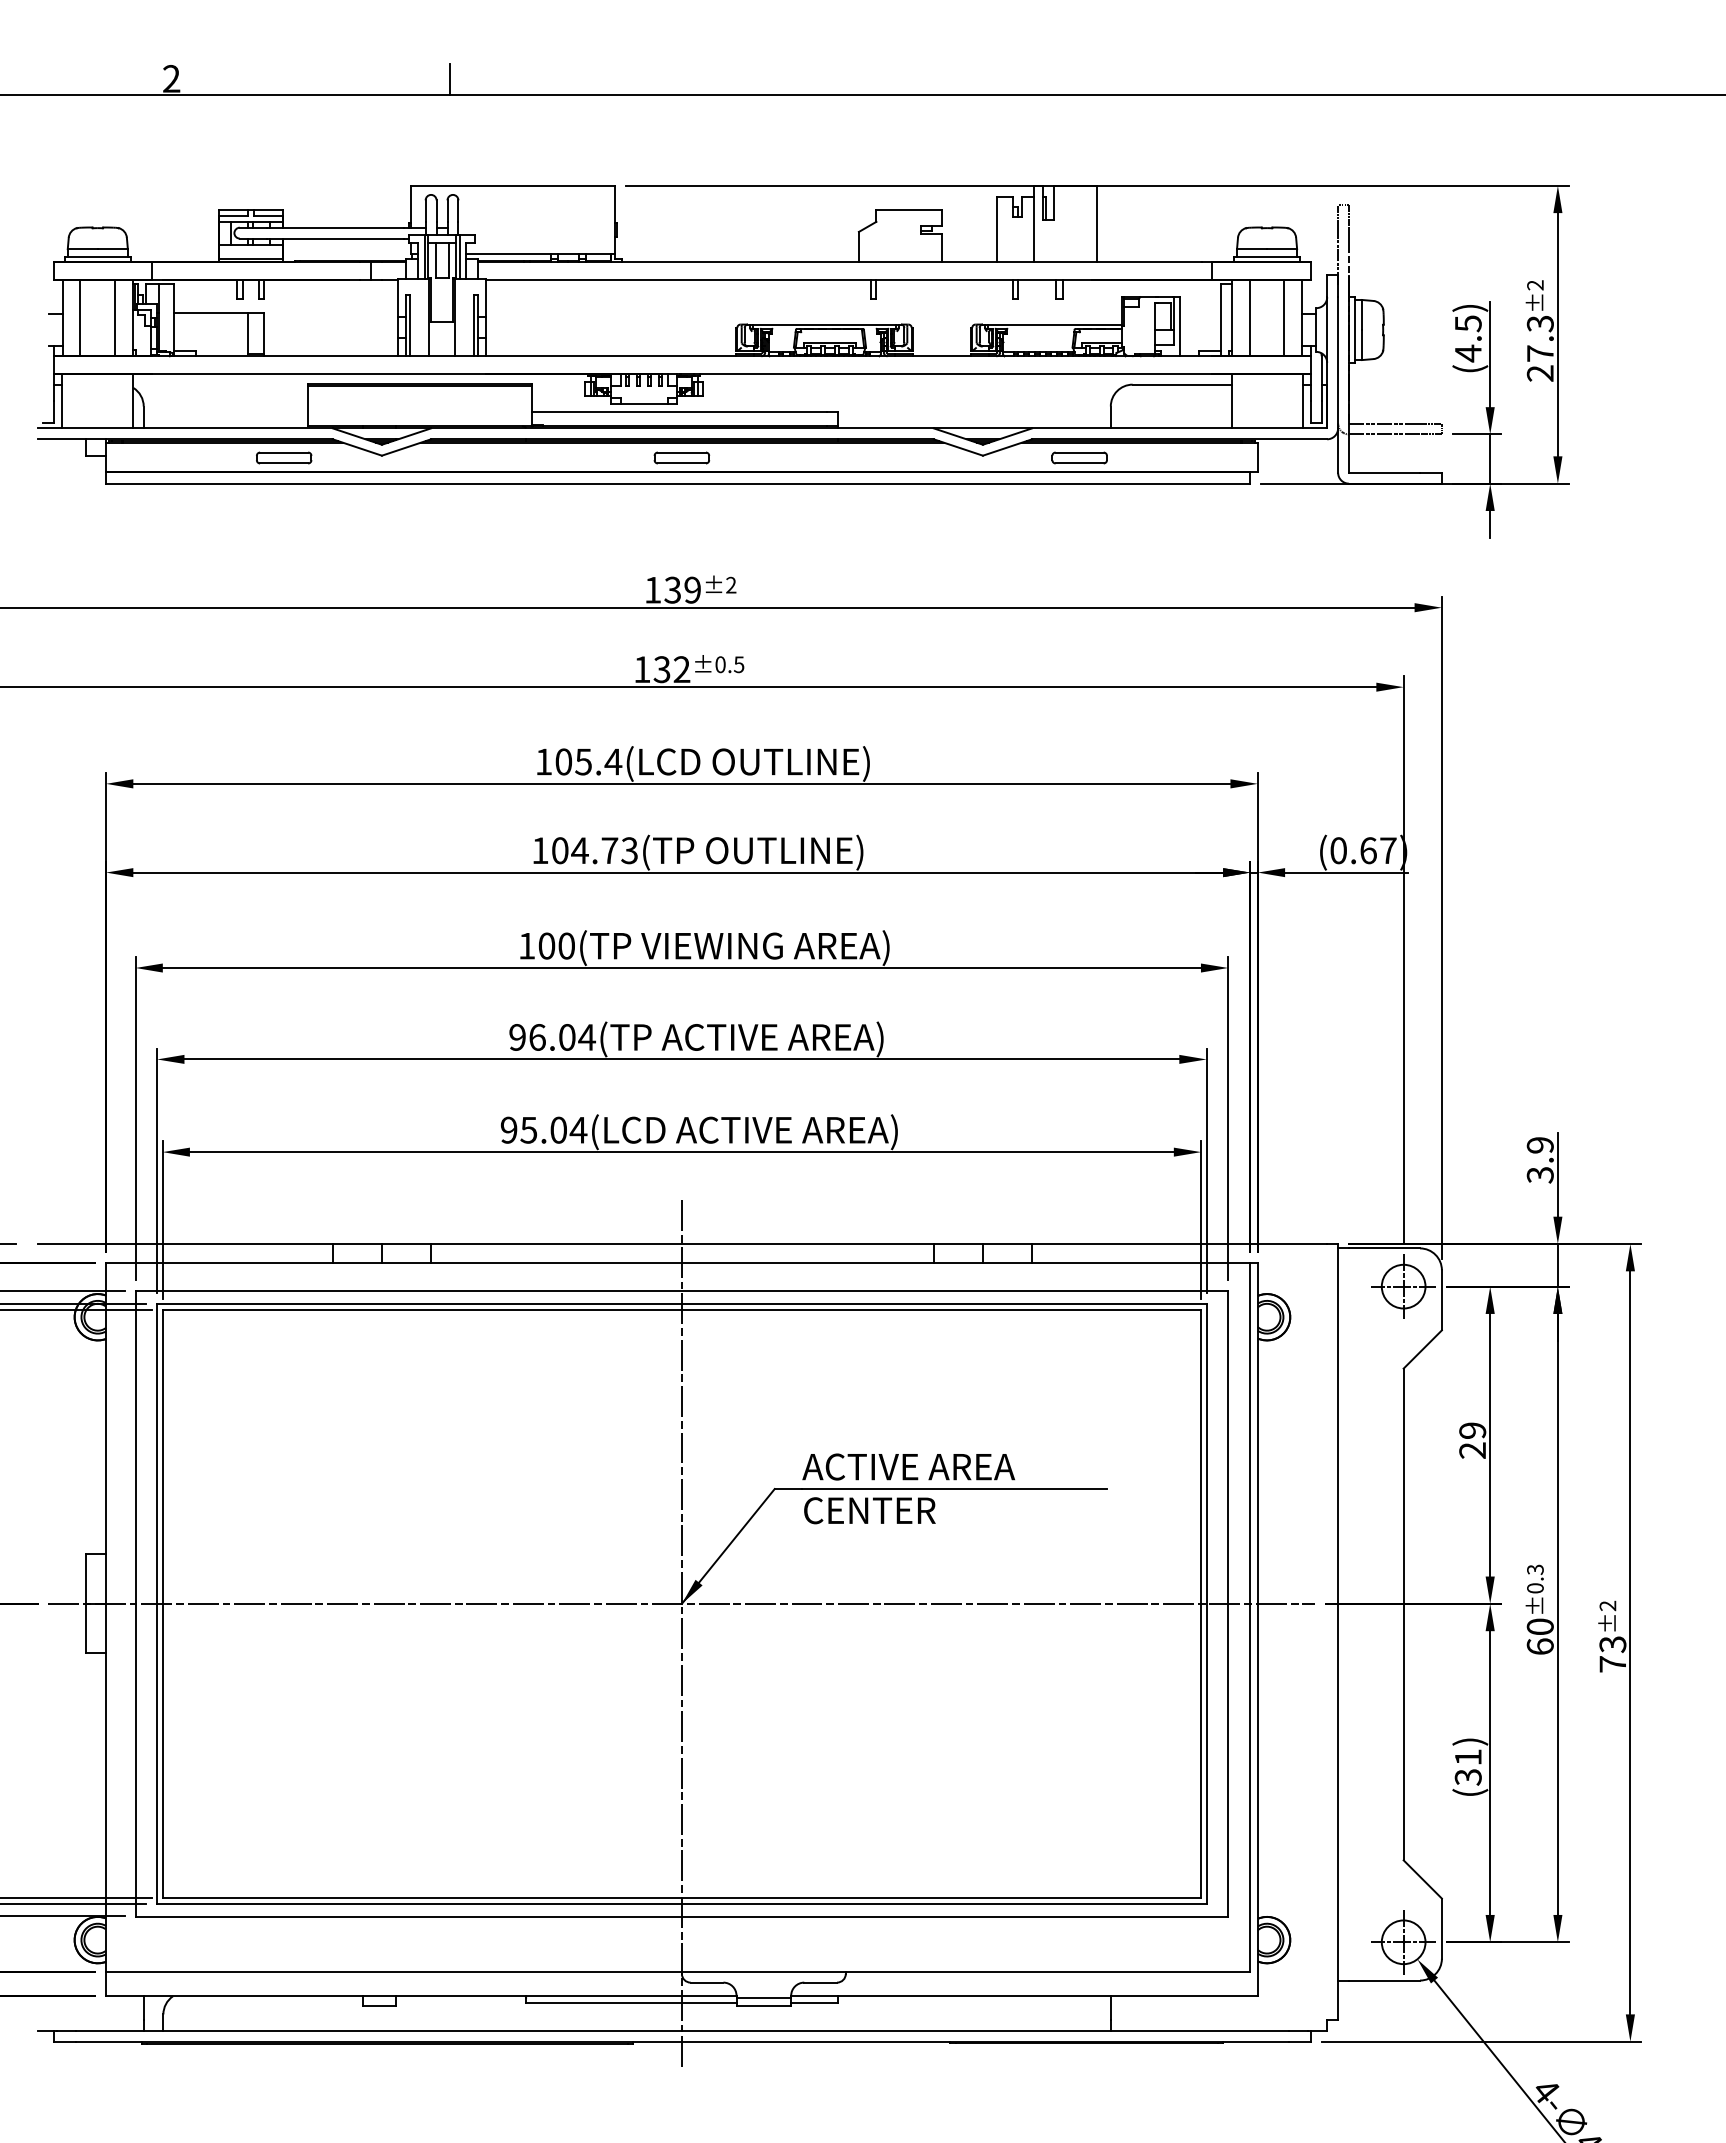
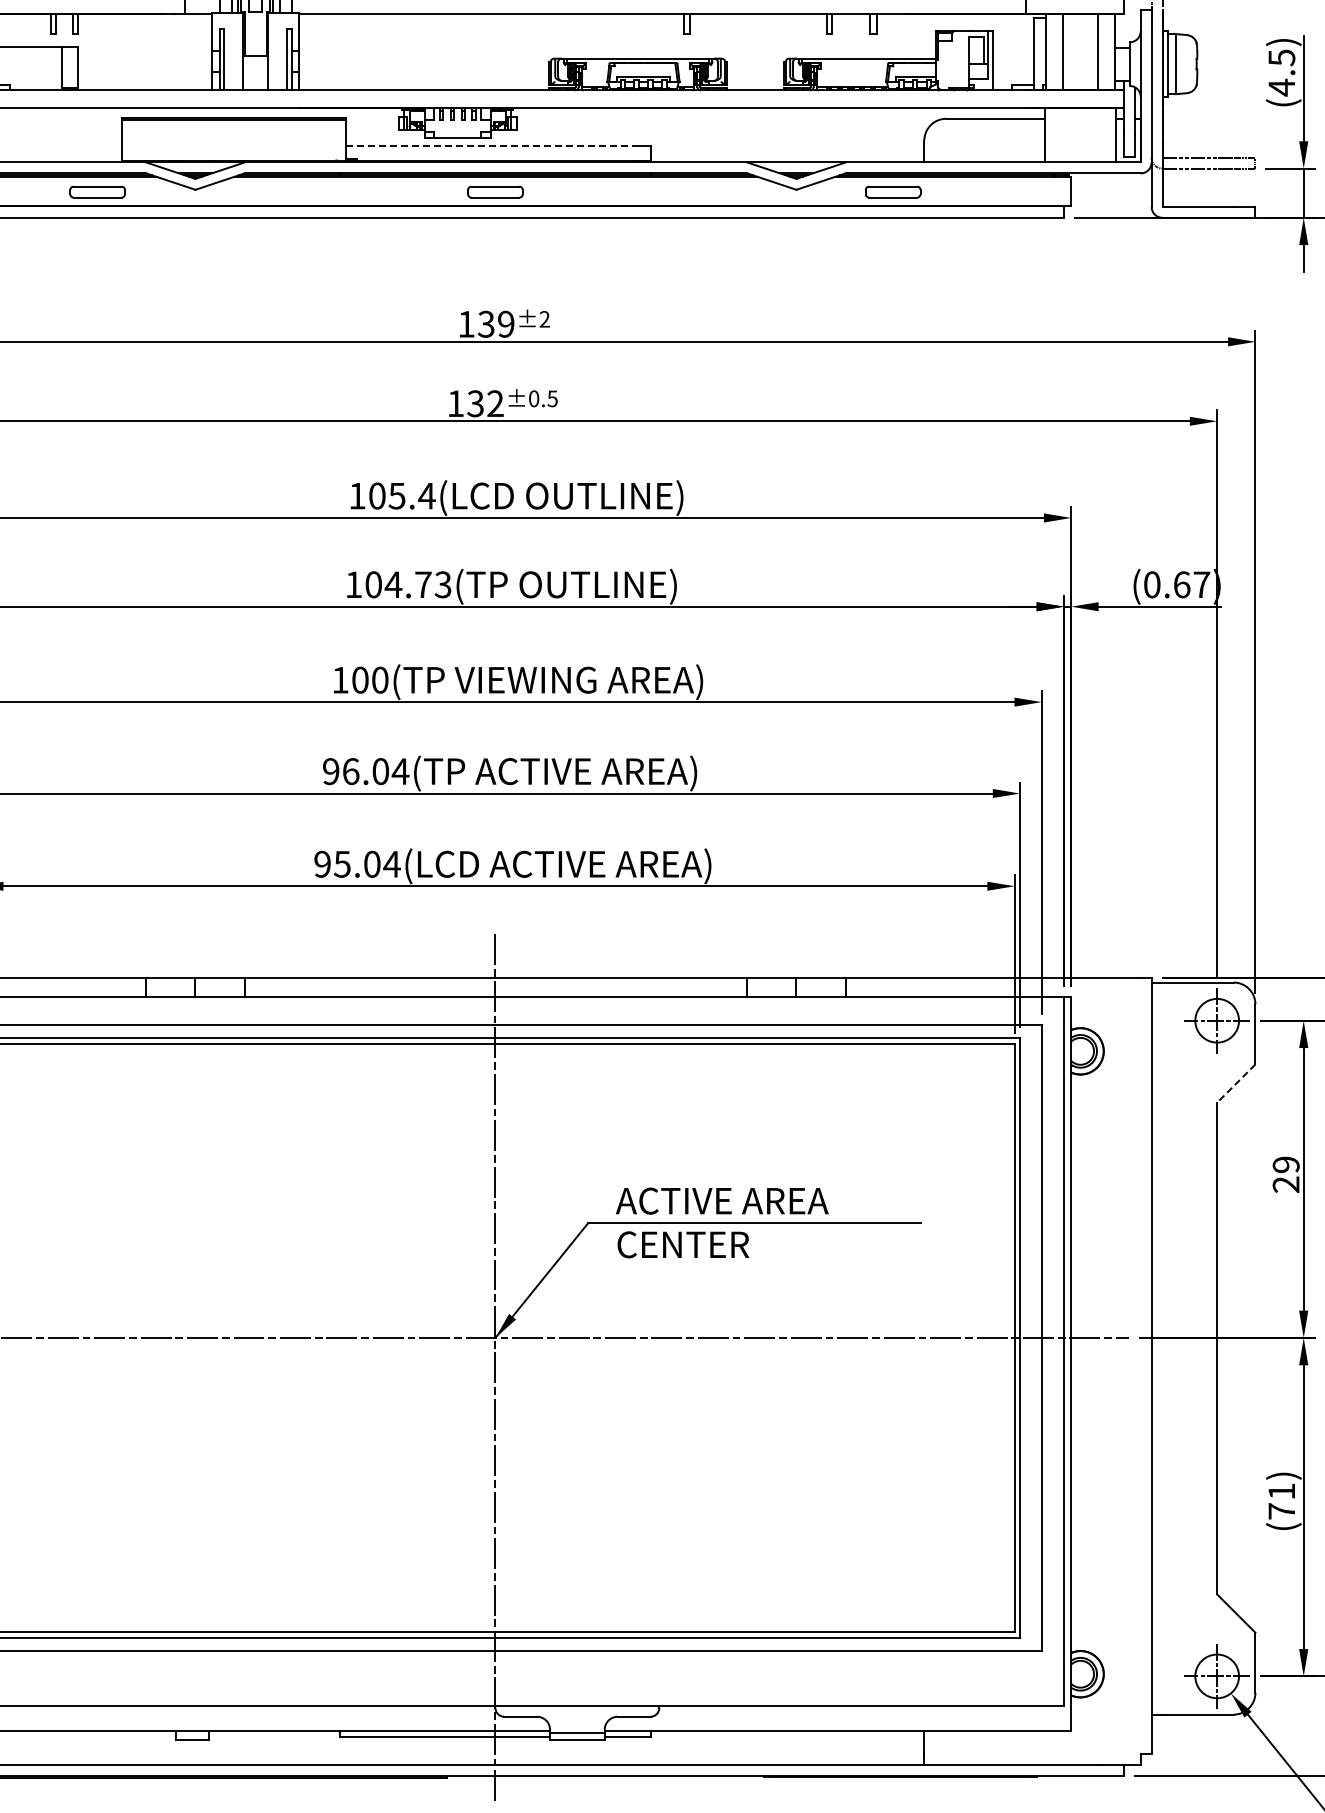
line: (679, 411) -> (493, 145), solid -> dashed
line: (1422, 1349) -> (1236, 1083), solid -> dashed
text: (1467, 1777) -> (1281, 1511), (31) -> (71)

